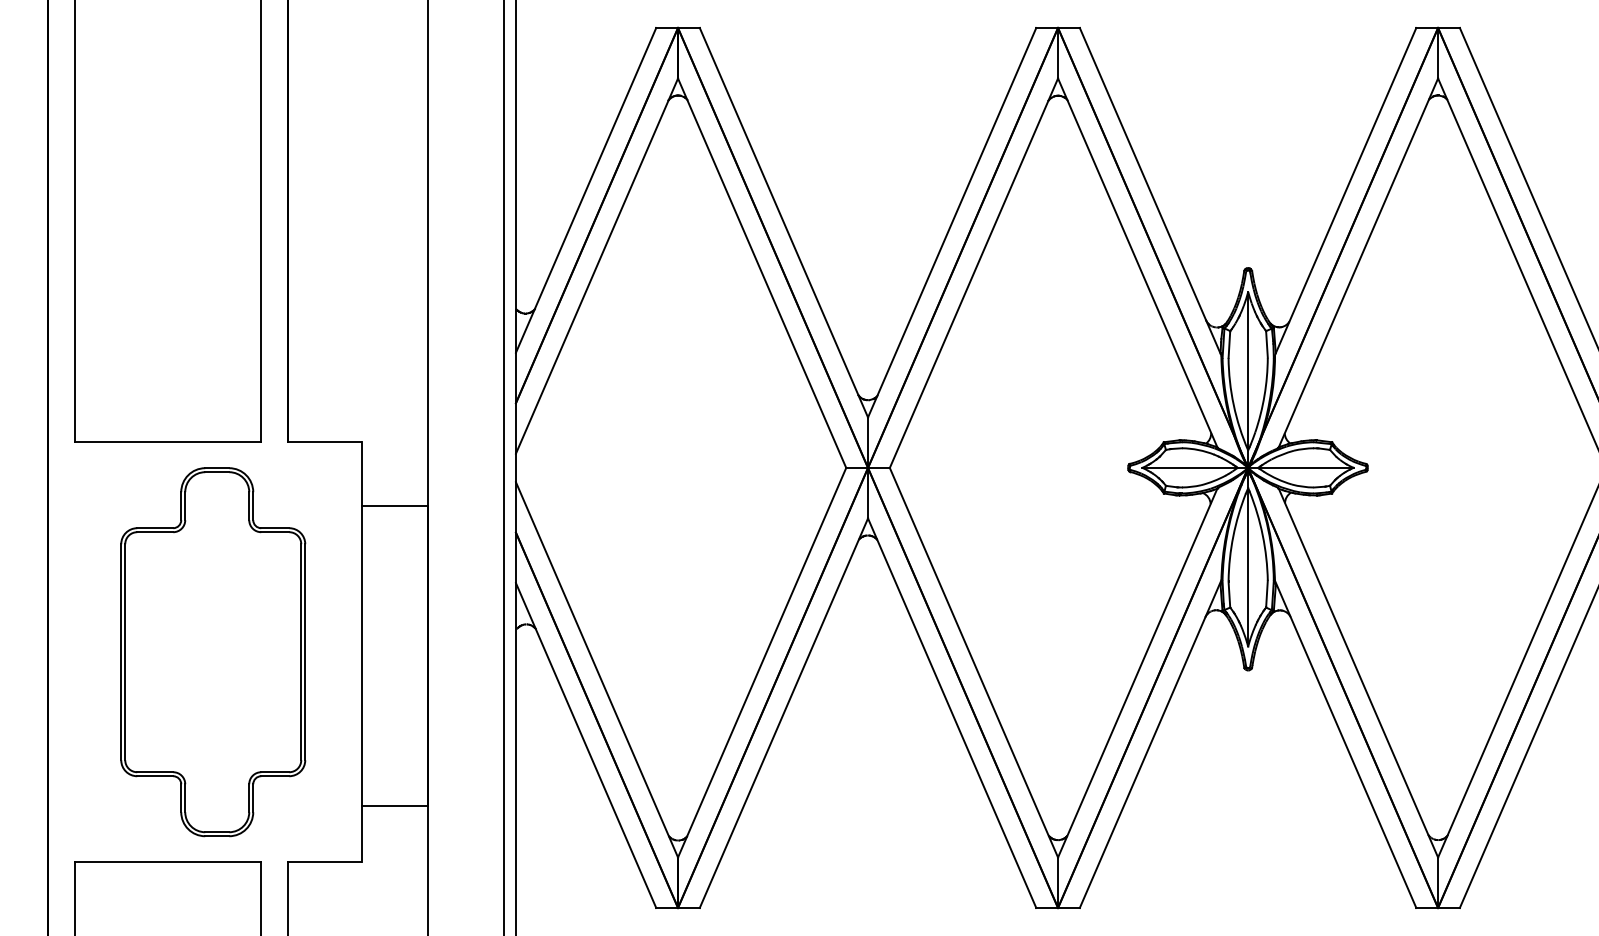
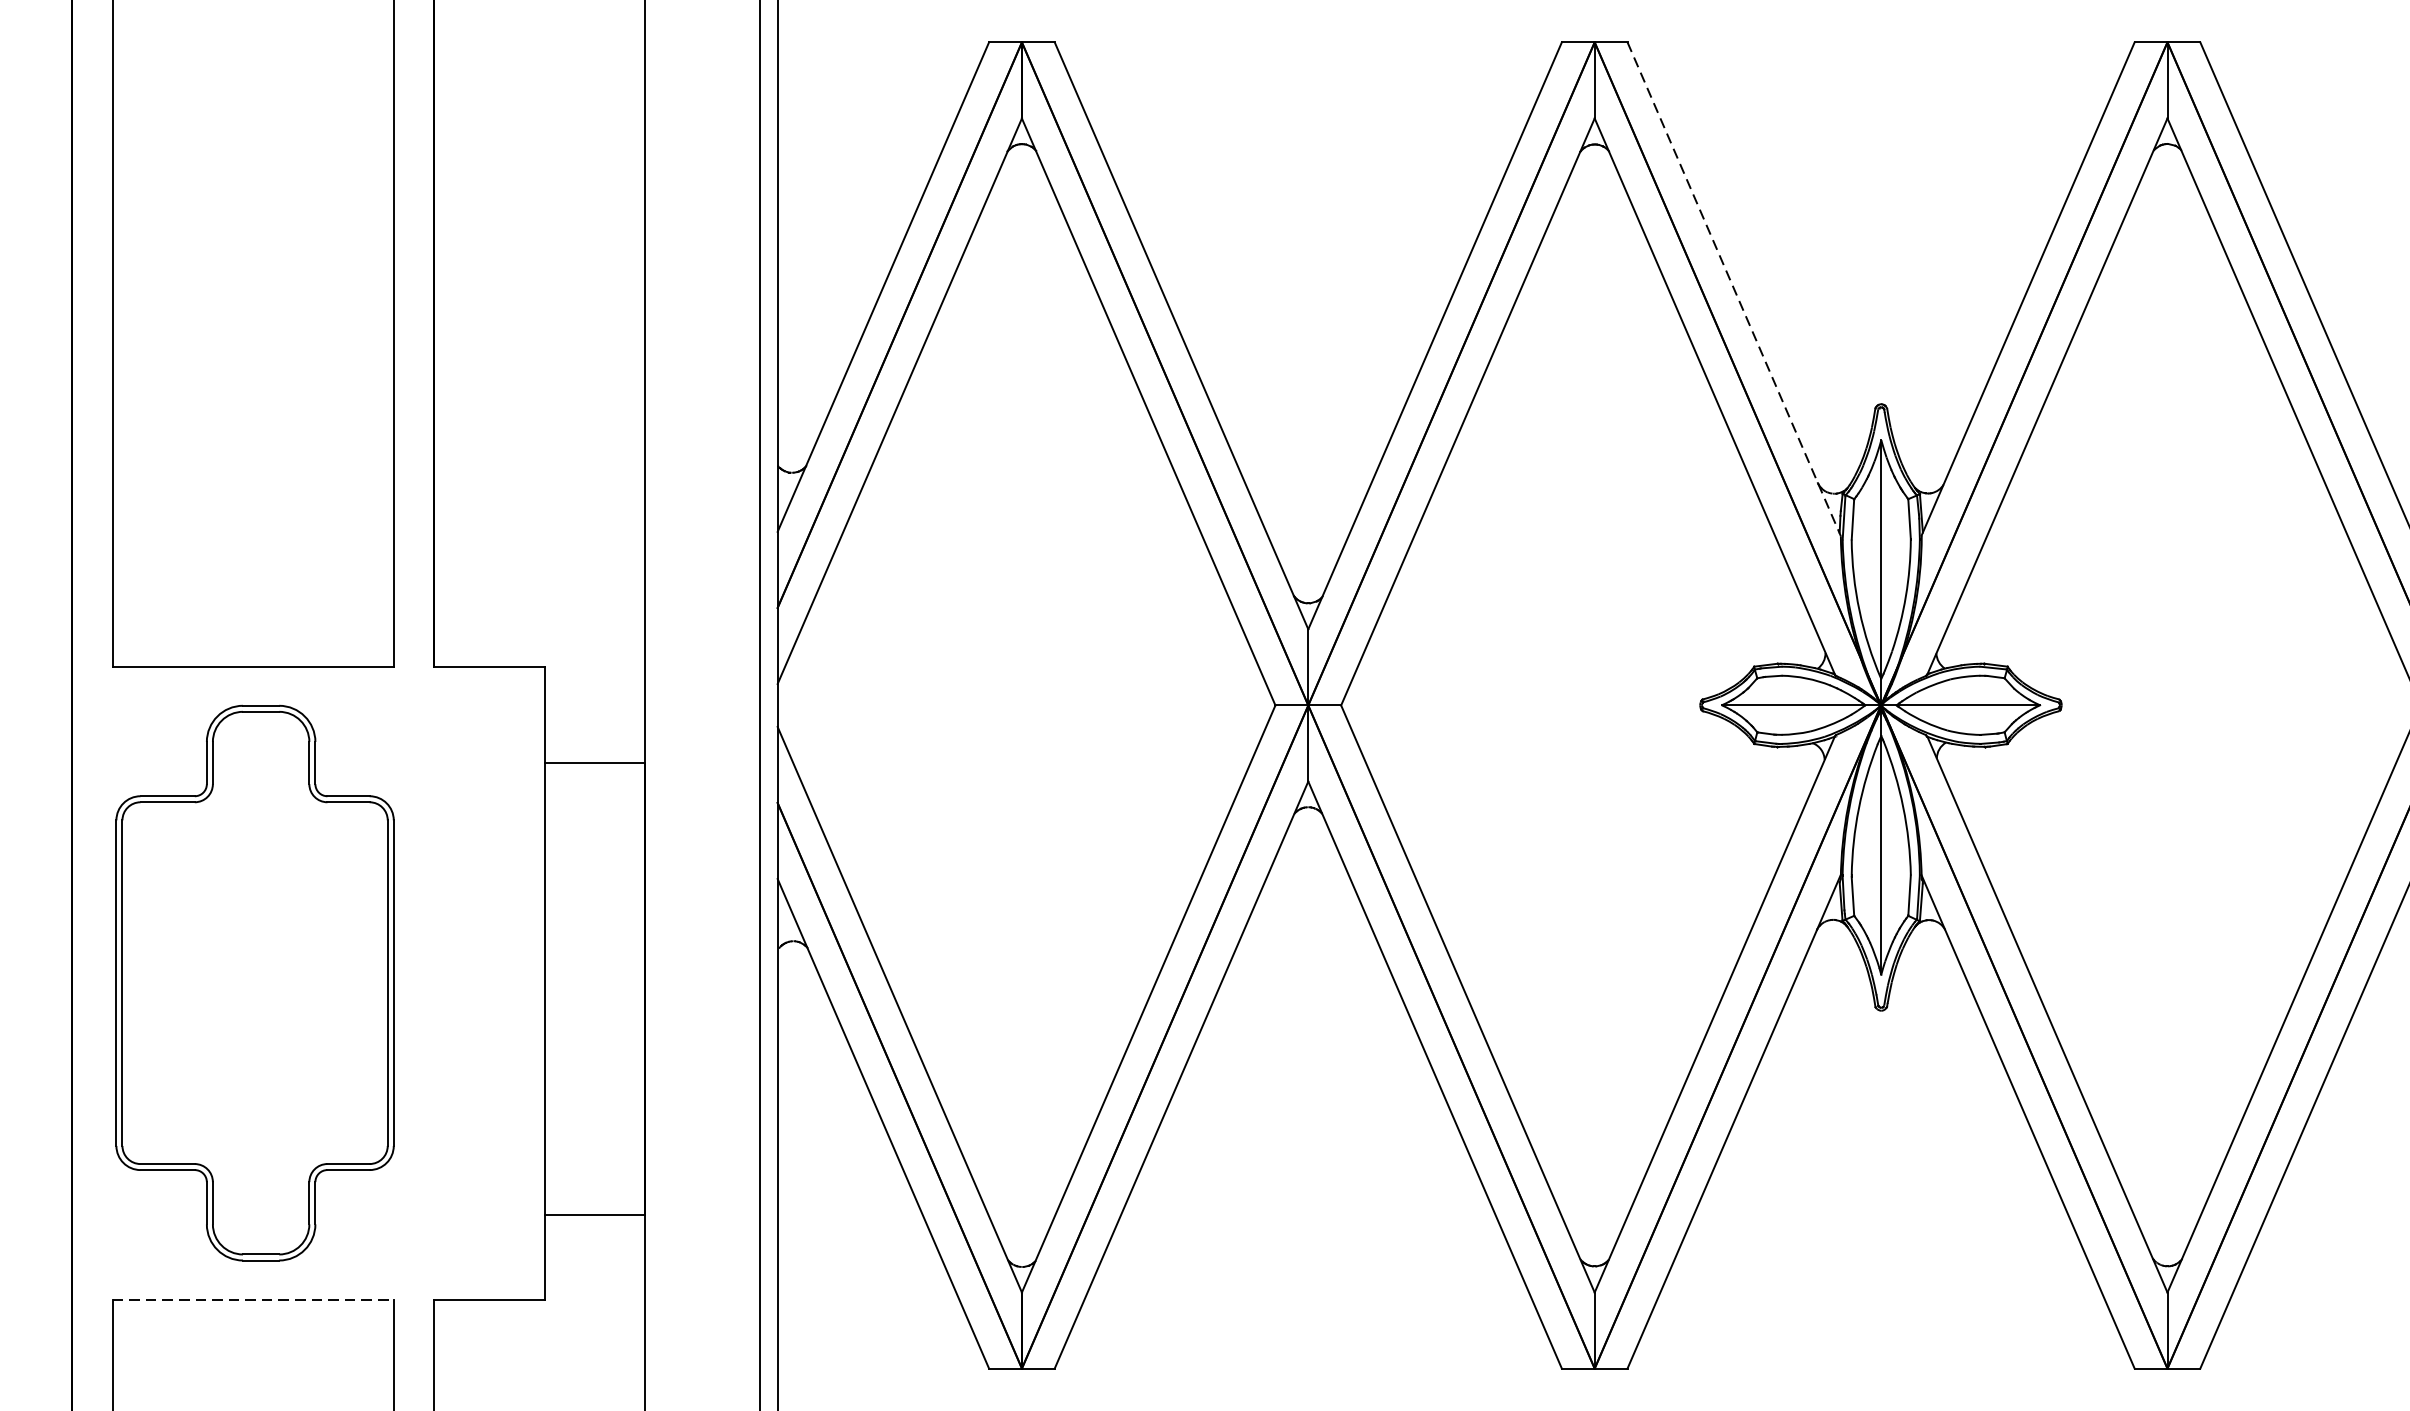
line: (1150, 192) -> (1734, 290), solid -> dashed
part: (213, 652) -> (255, 983), moved
line: (168, 862) -> (253, 1300), solid -> dashed

